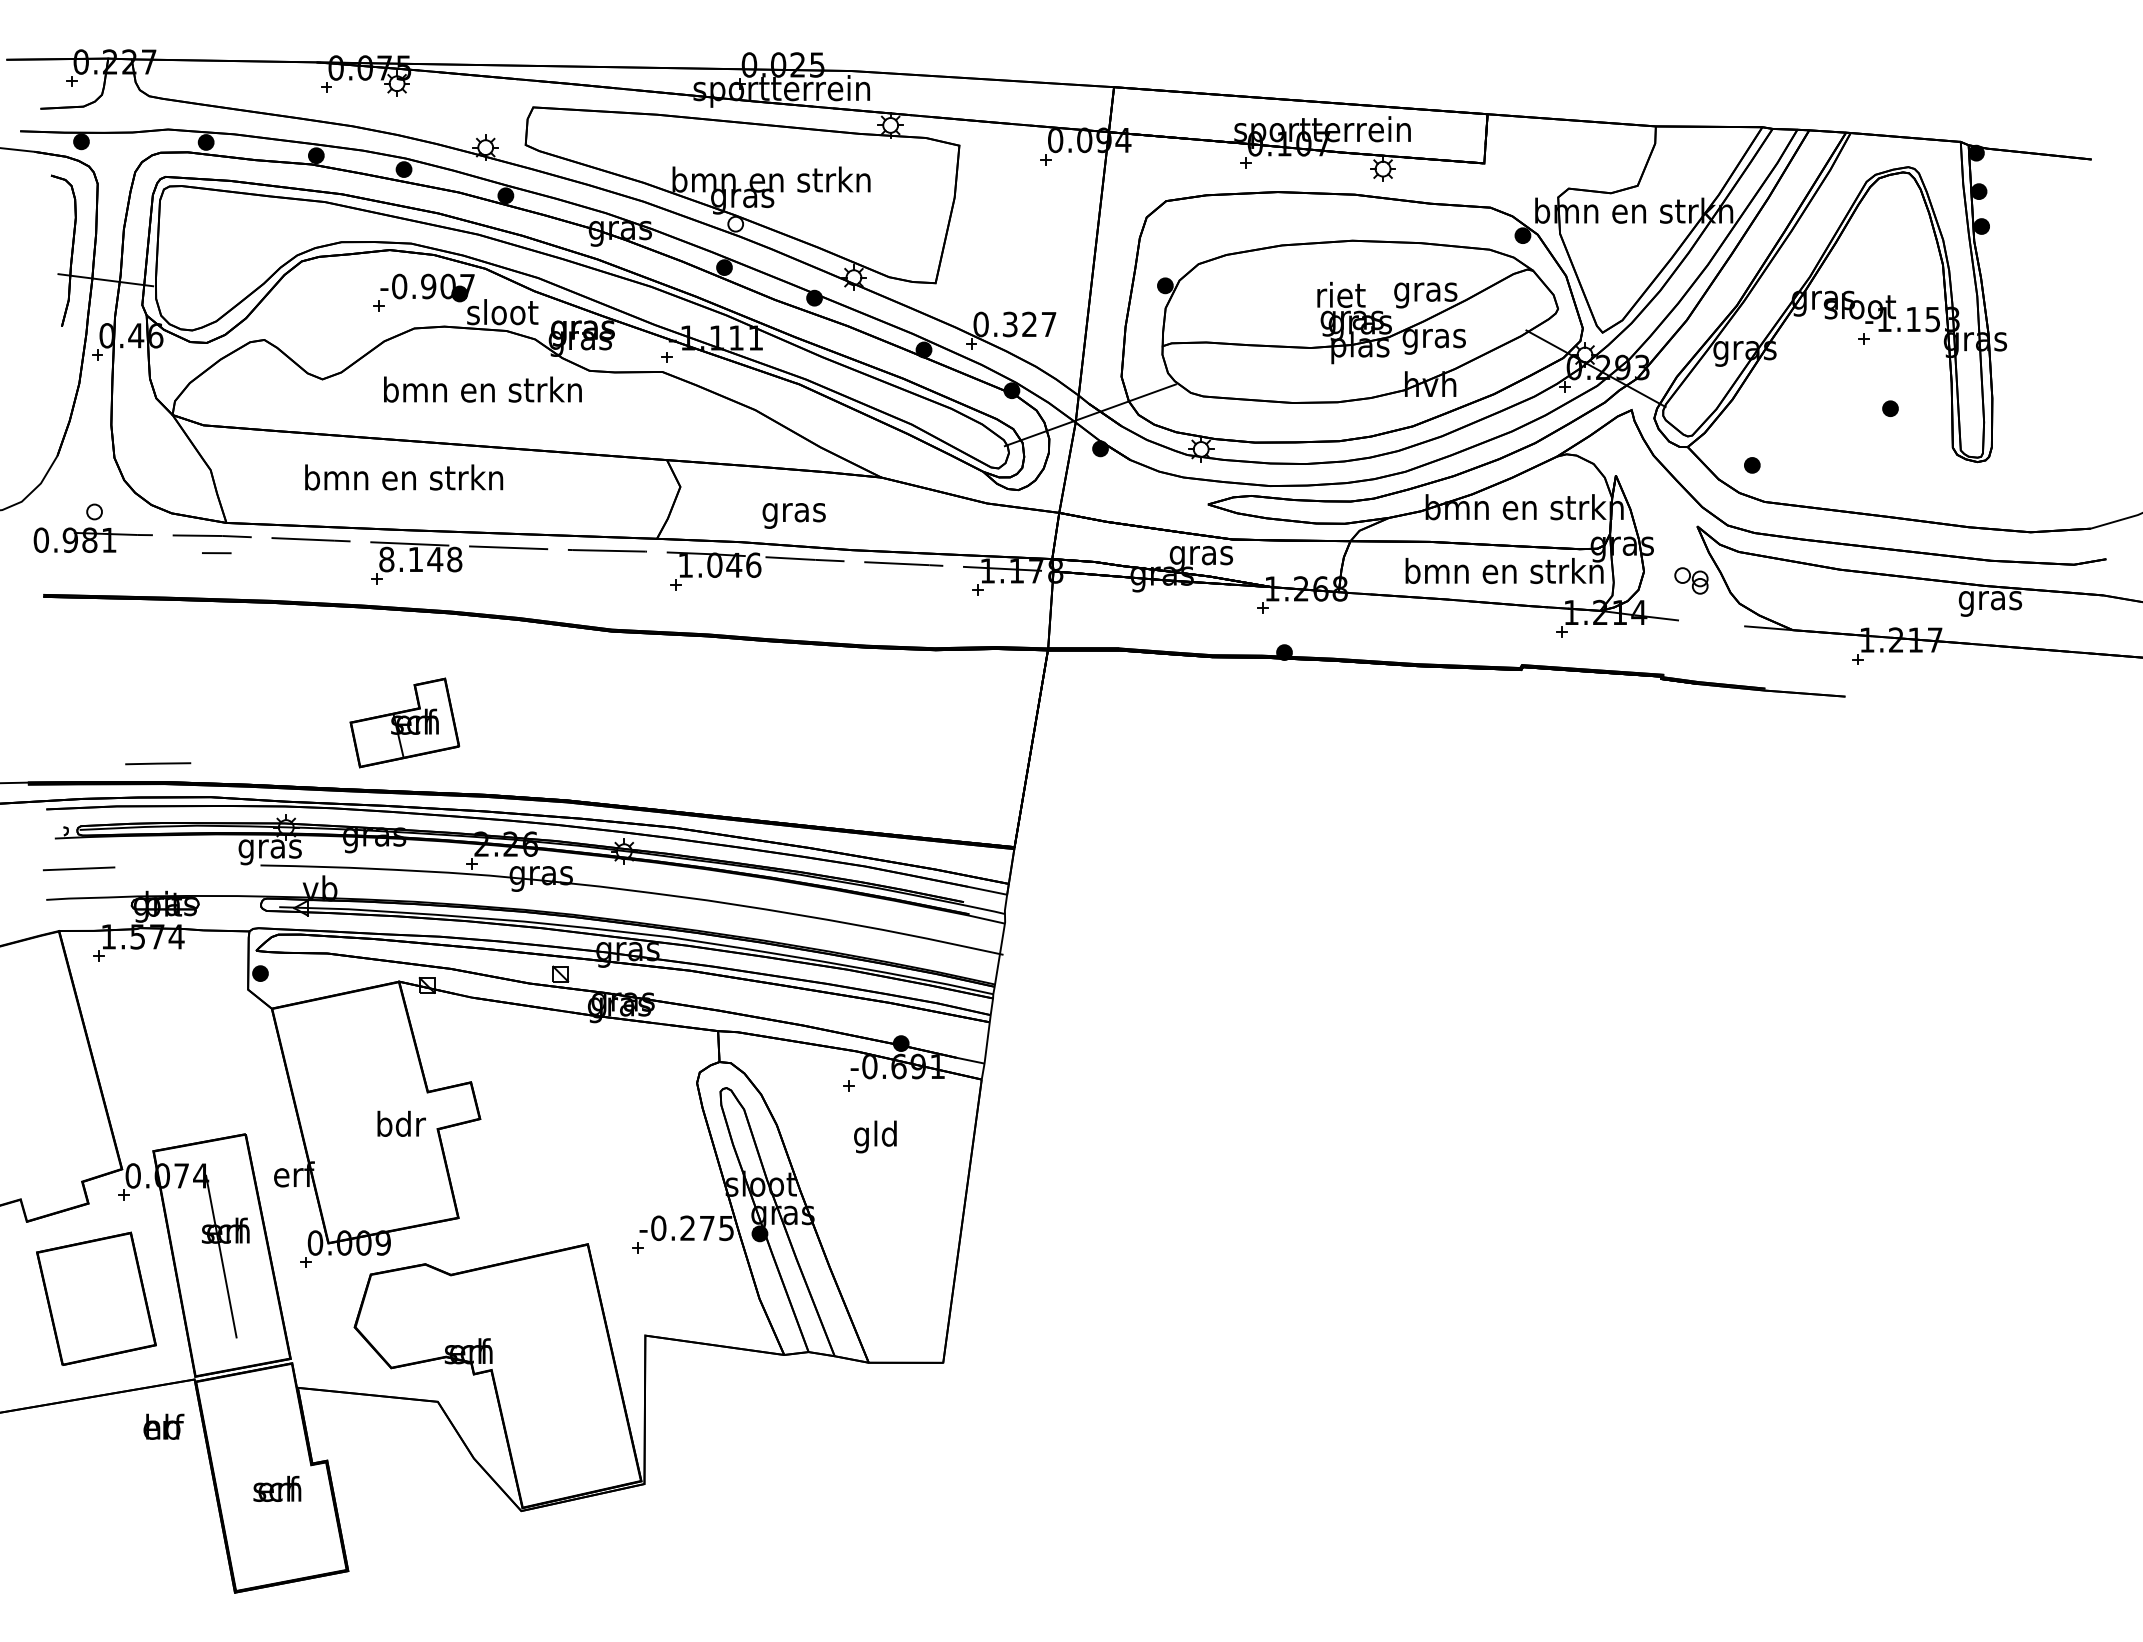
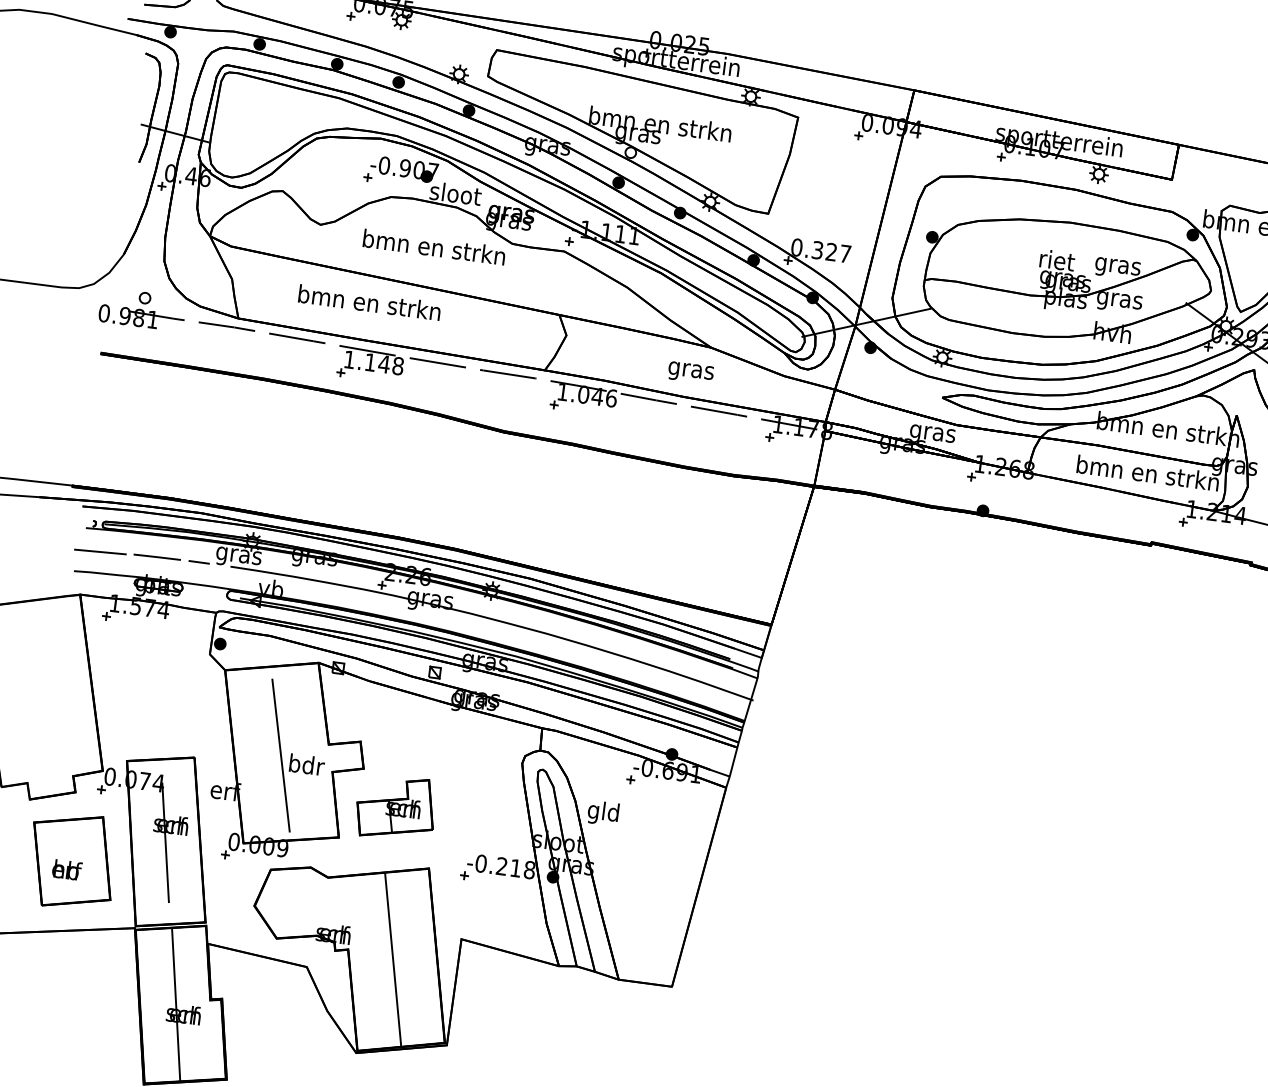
text: (793, 515) -> (690, 372), moved
line: (216, 553) -> (198, 562), moved
text: (386, 559) -> (349, 359), 8.148 -> 1.148
part: (404, 722) -> (395, 807), moved
line: (158, 763) -> (157, 557), moved
line: (363, 1115) -> (280, 755), added
text: (875, 1136) -> (603, 813), moved
text: (717, 1228) -> (523, 869), -0.275 -> -0.218
line: (554, 1375) -> (392, 959), added
text: (163, 1426) -> (66, 869), moved
line: (264, 1476) -> (175, 1004), added

